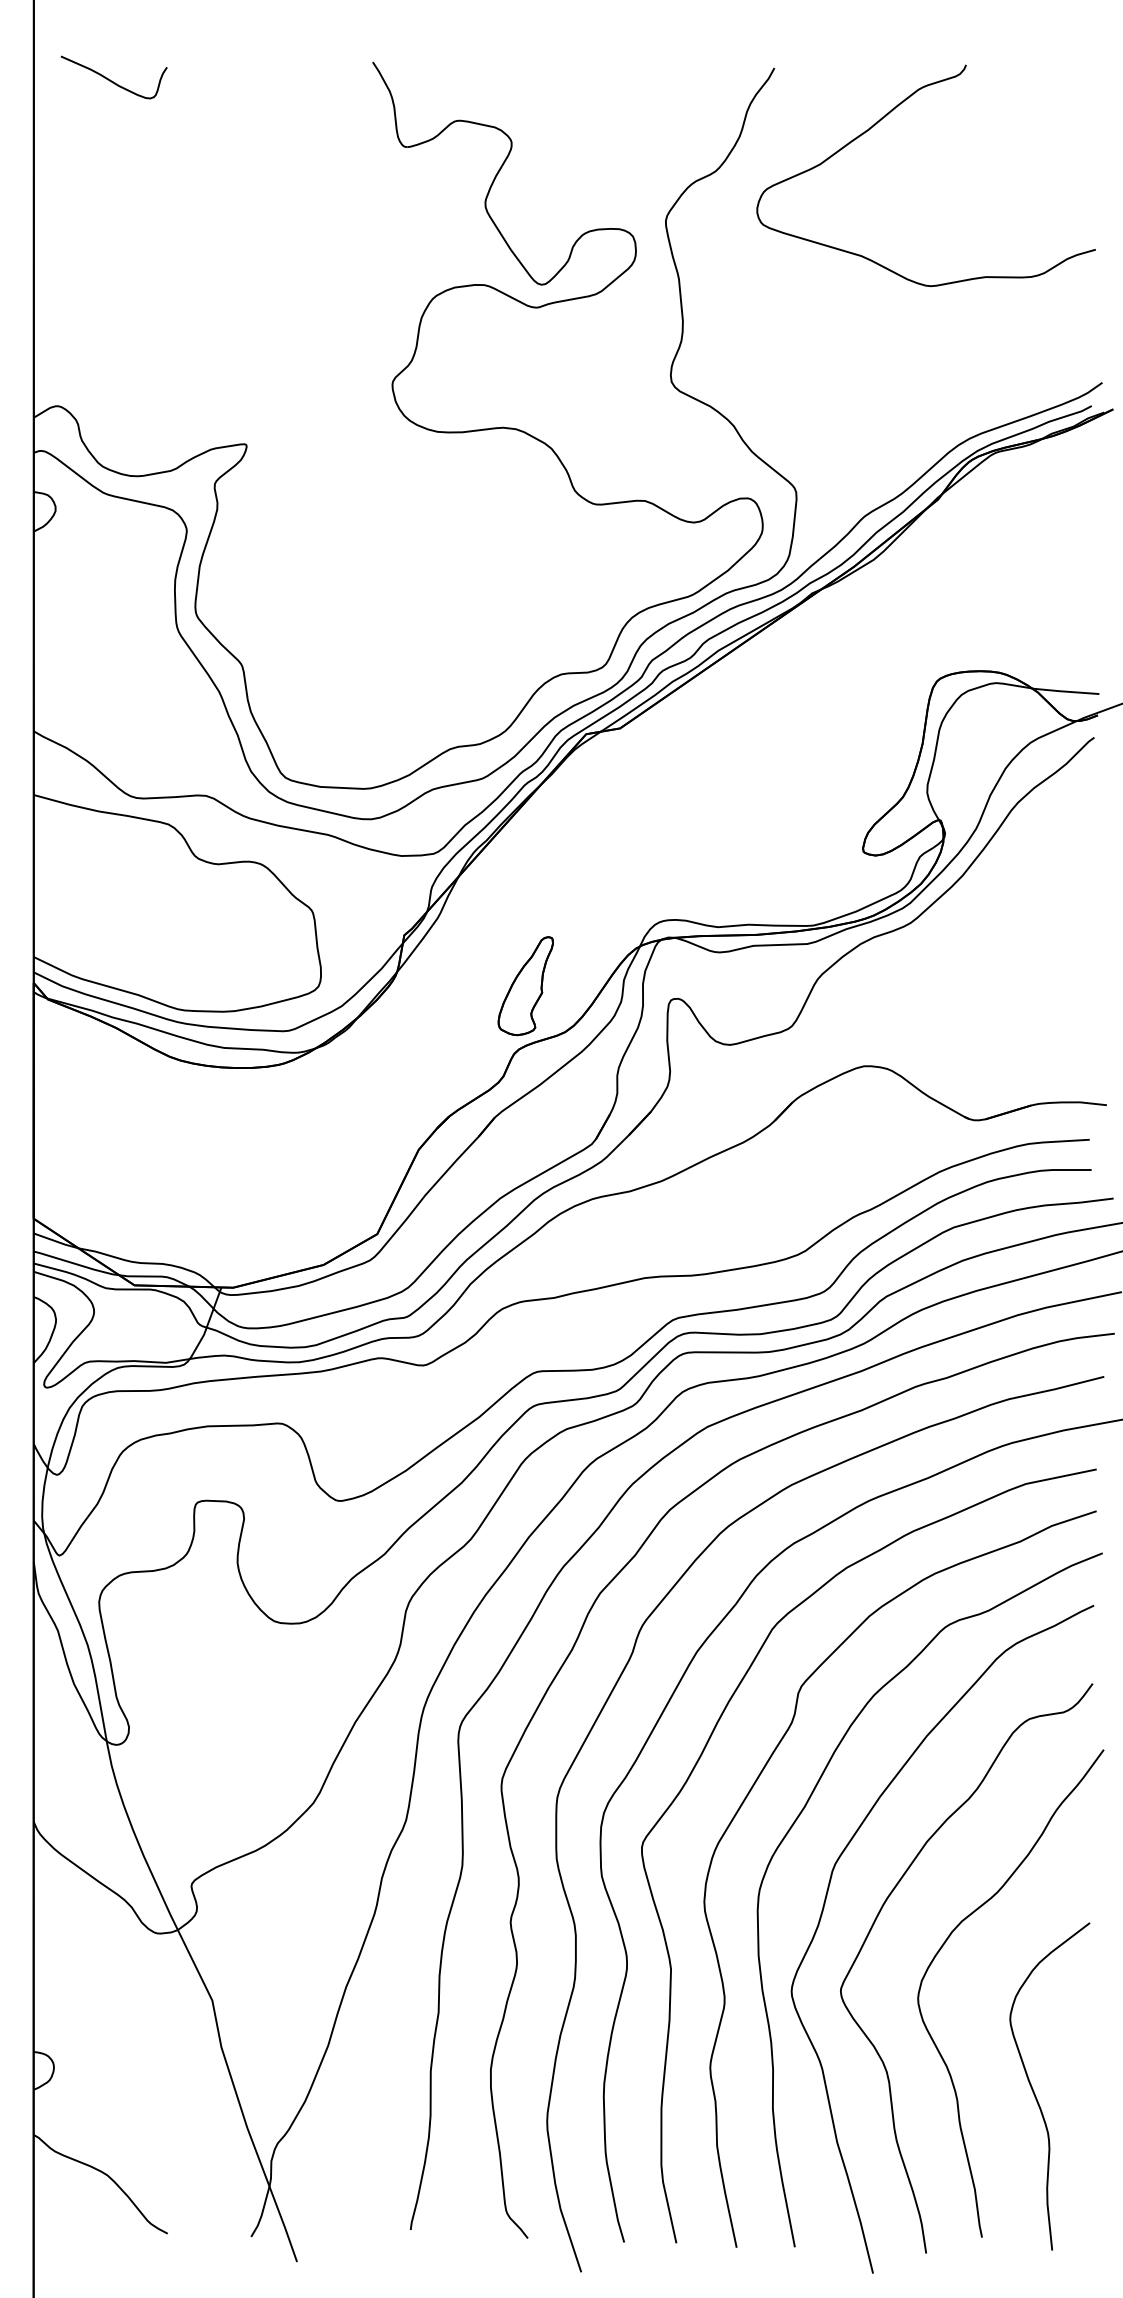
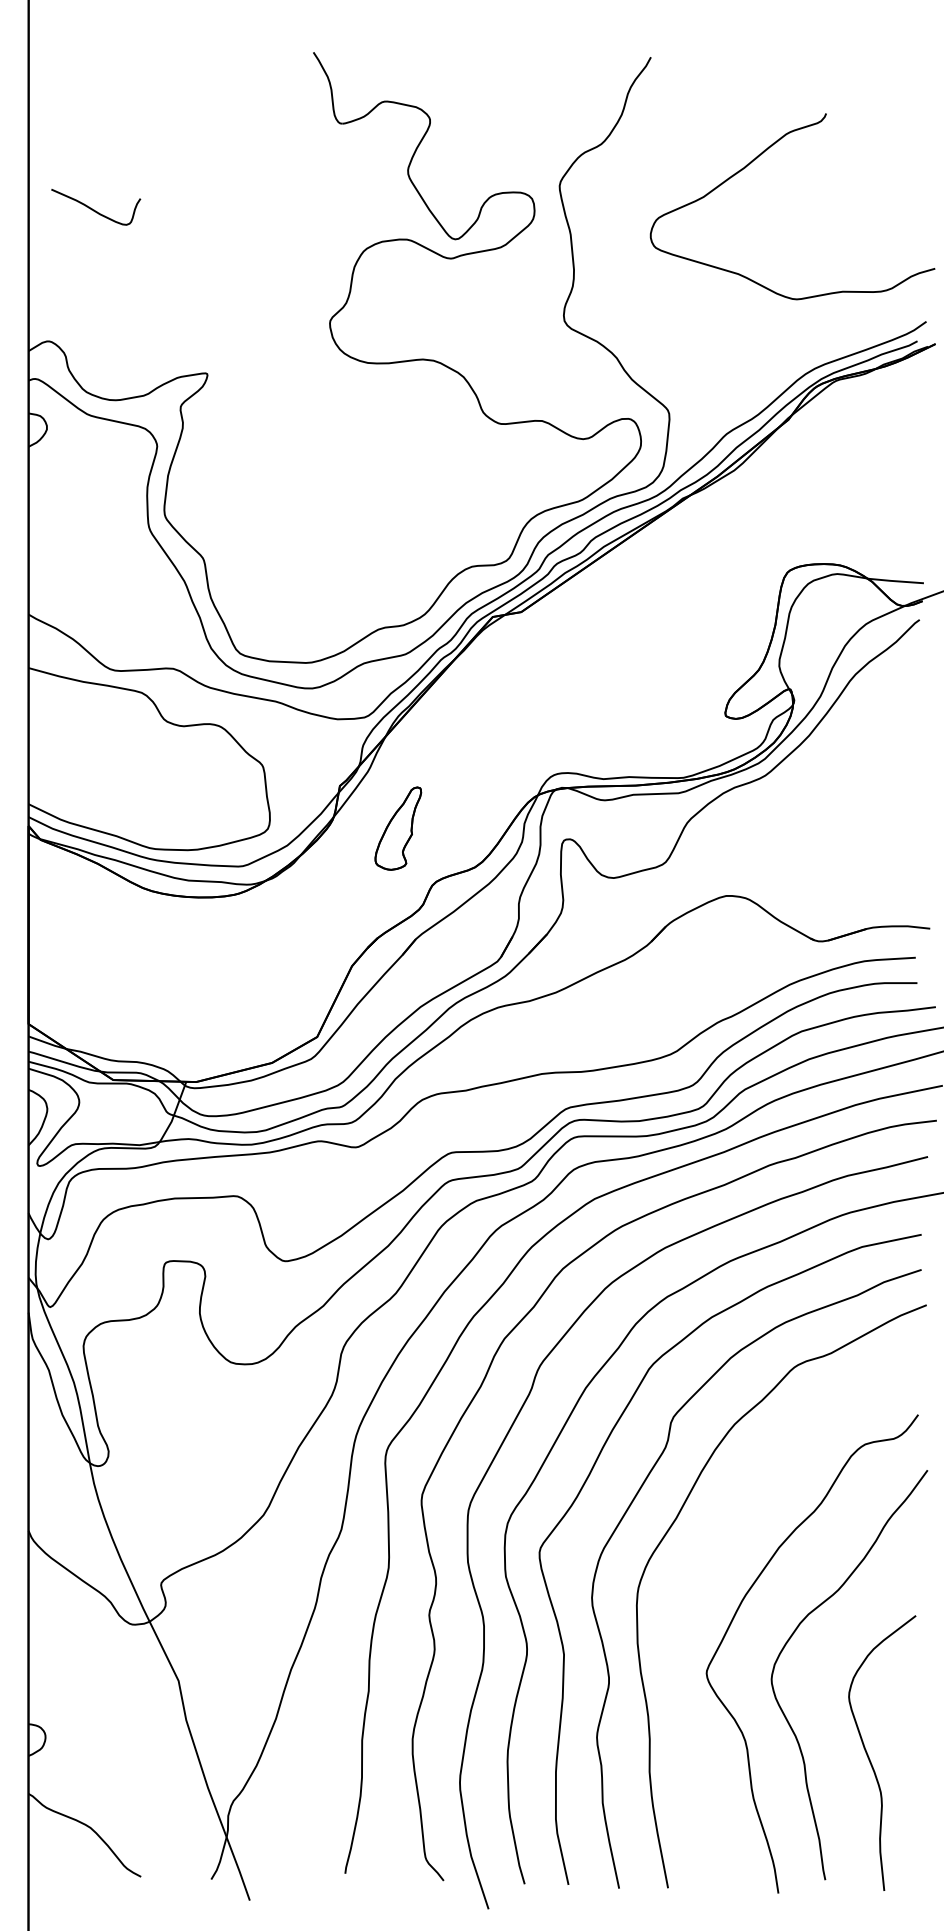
curve: (112, 80) -> (94, 209), moved
curve: (880, 121) -> (754, 161), moved
part: (525, 986) -> (398, 828), moved
curve: (824, 1908) -> (692, 1603), removed

